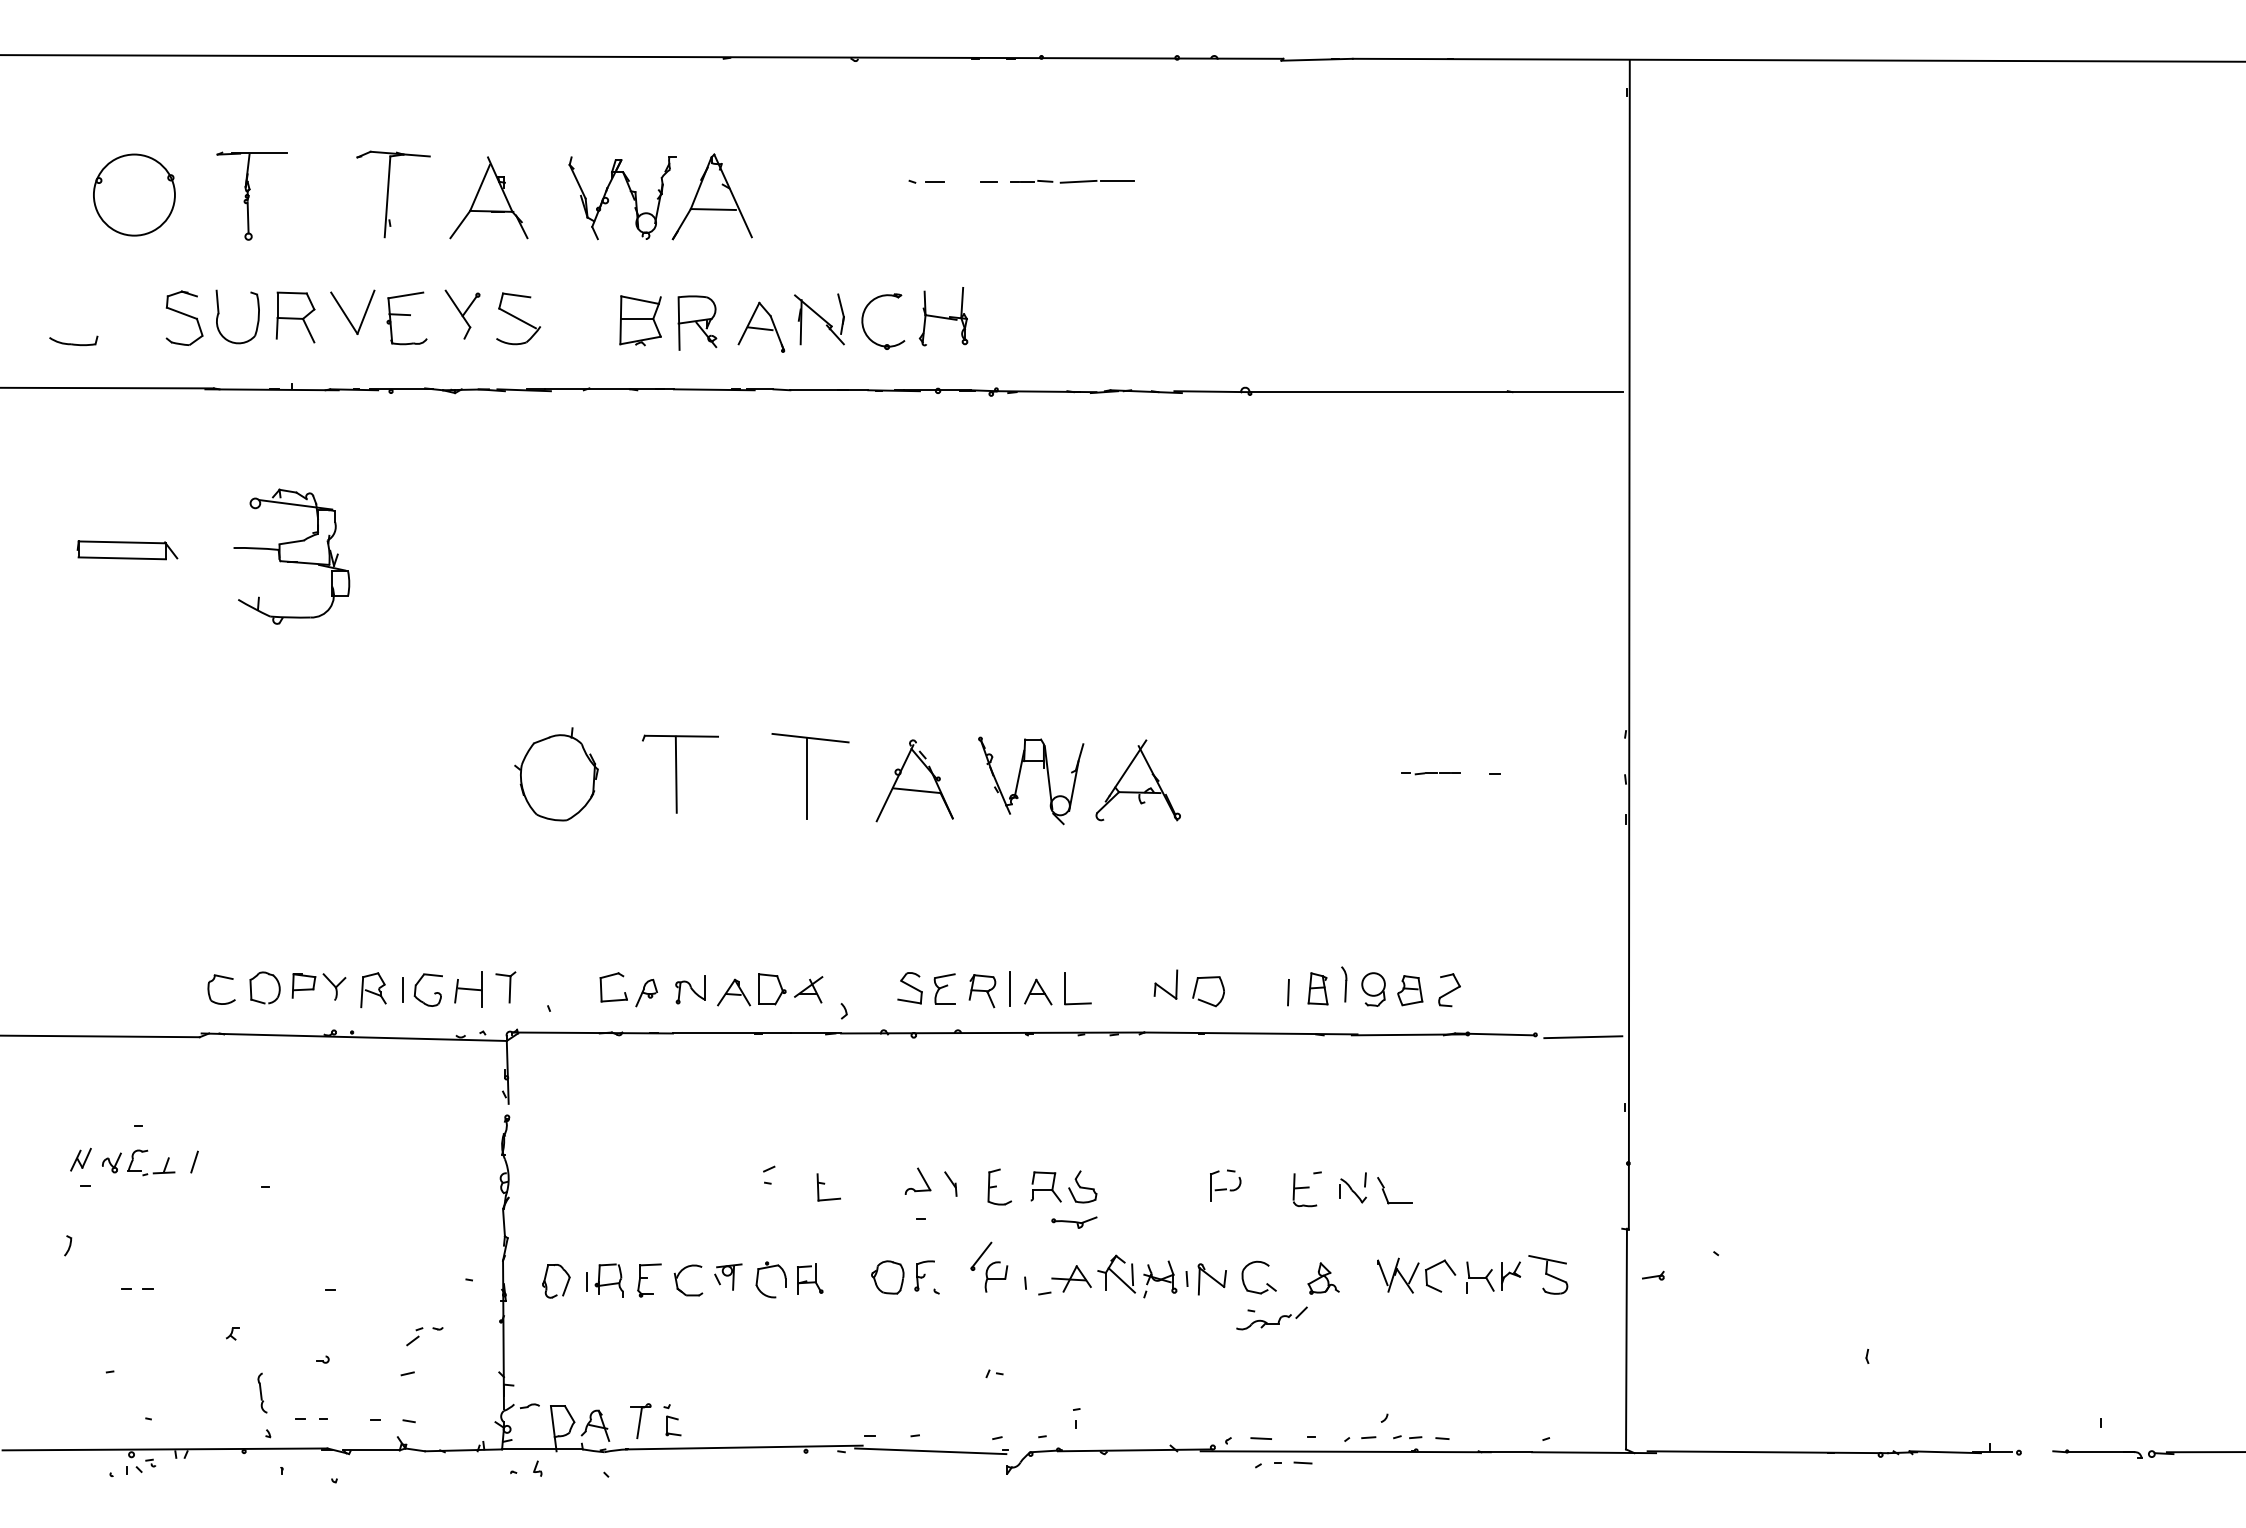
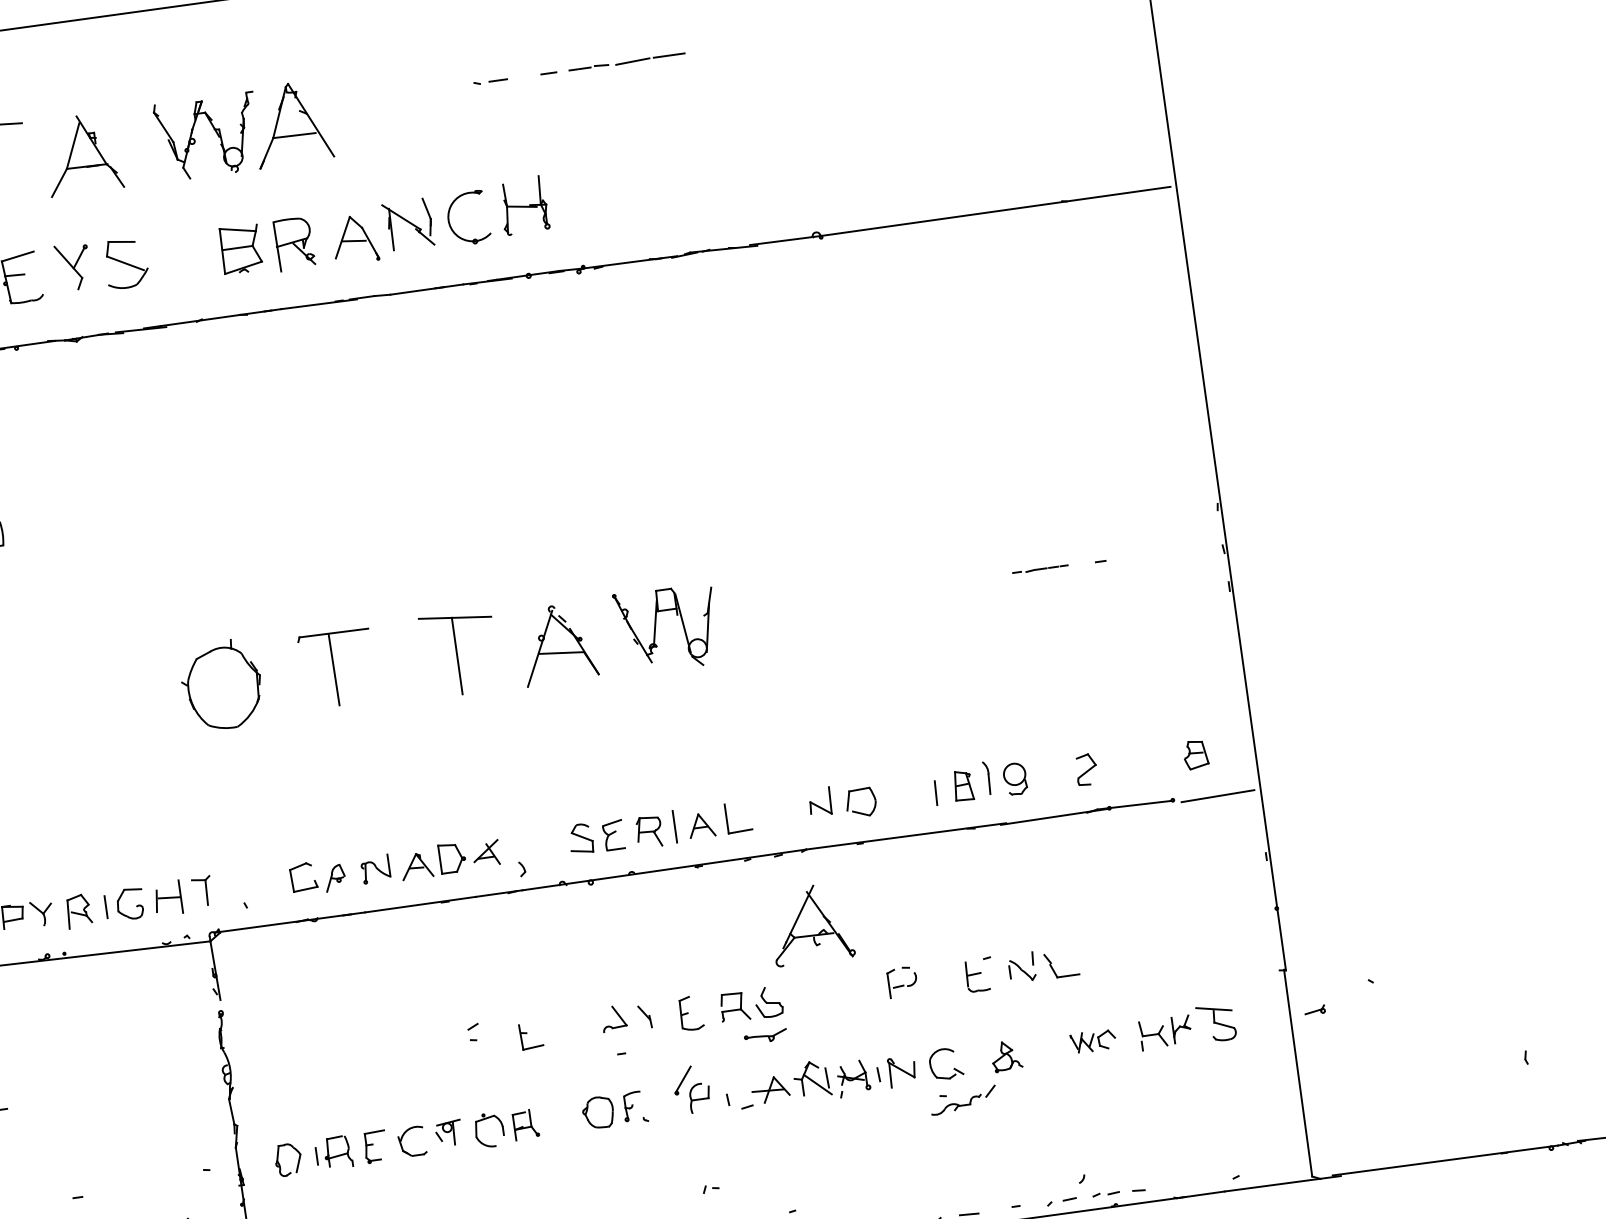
part: (1137, 780) -> (810, 924), moved
part: (1410, 990) -> (1196, 754), moved
part: (1416, 1275) -> (1093, 1041), size x0.6

